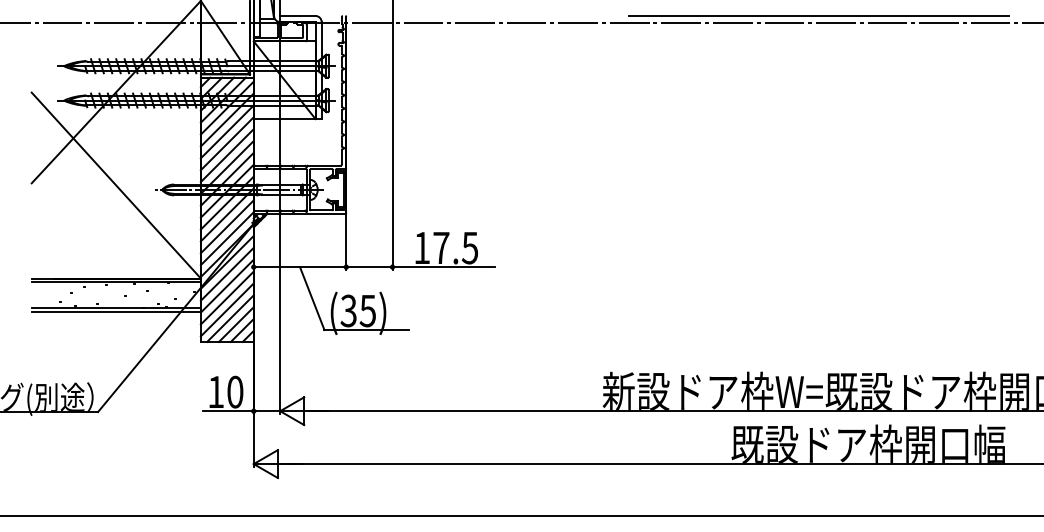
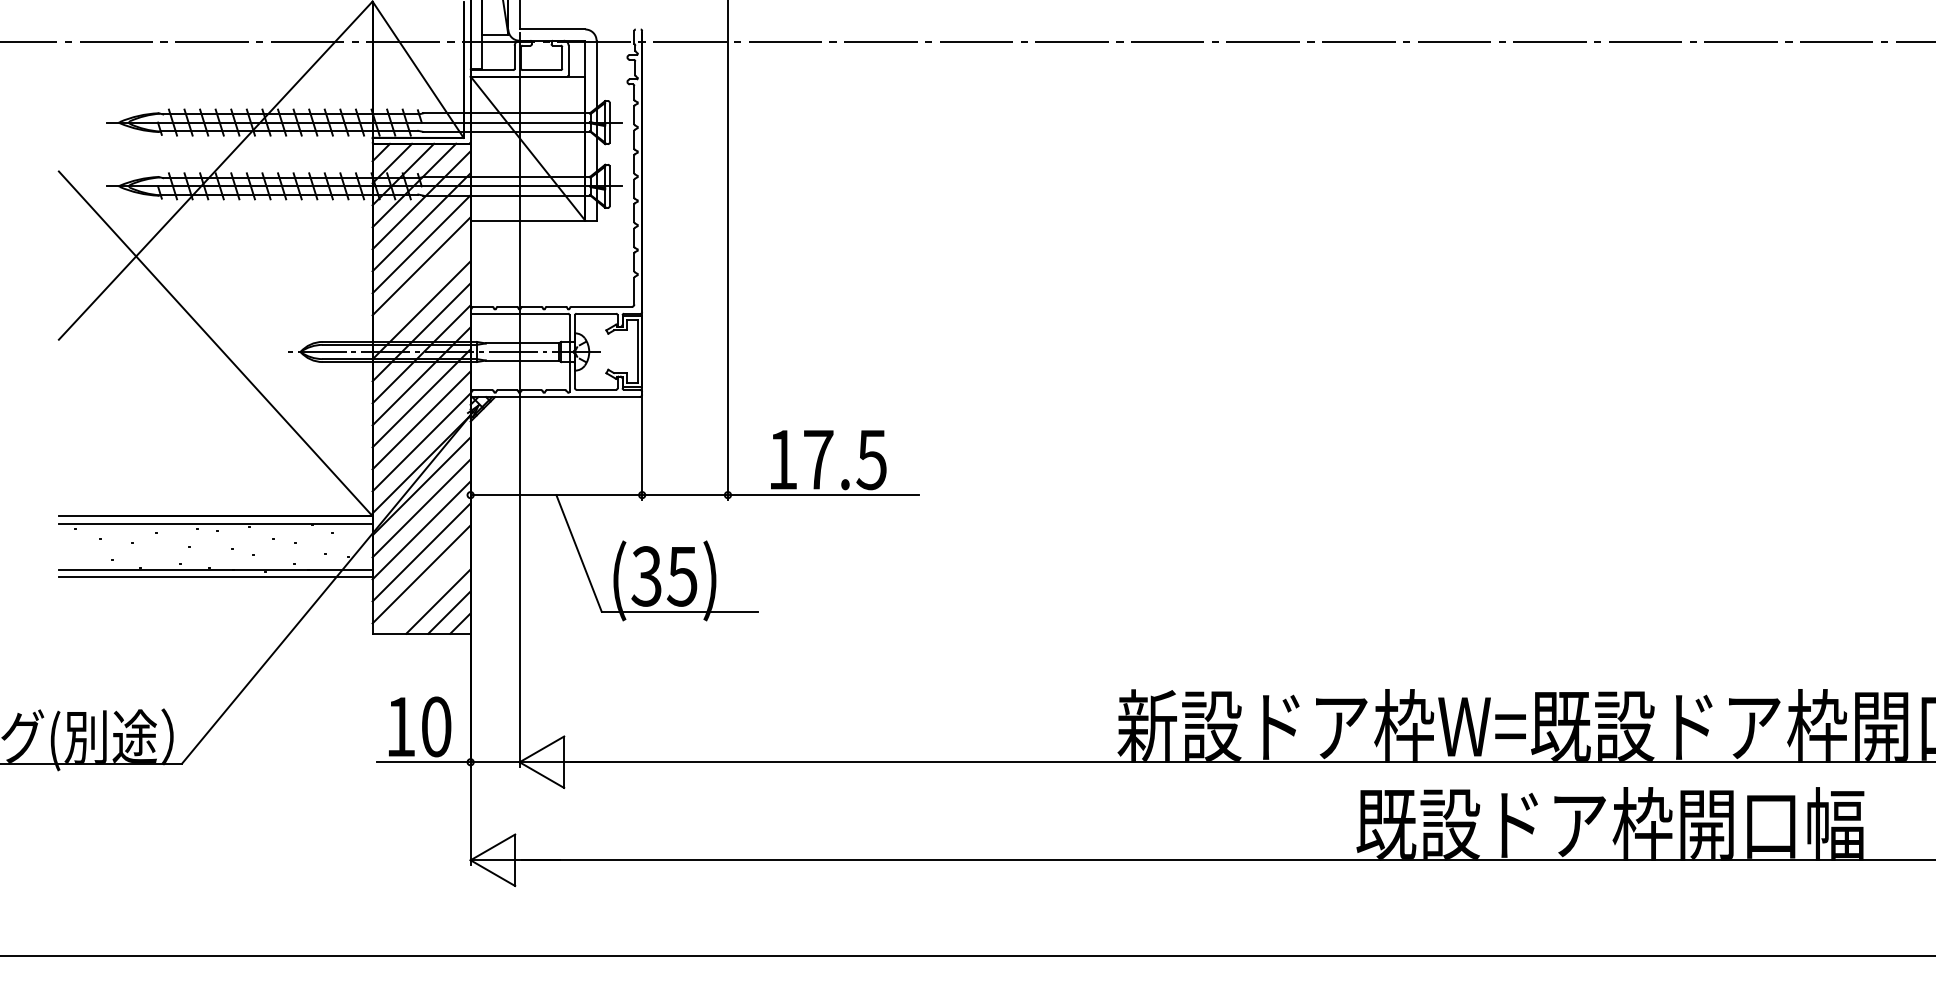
line: (818, 16) -> (1517, 30), removed
line: (226, 155) -> (420, 288), removed
line: (230, 318) -> (427, 590), removed

